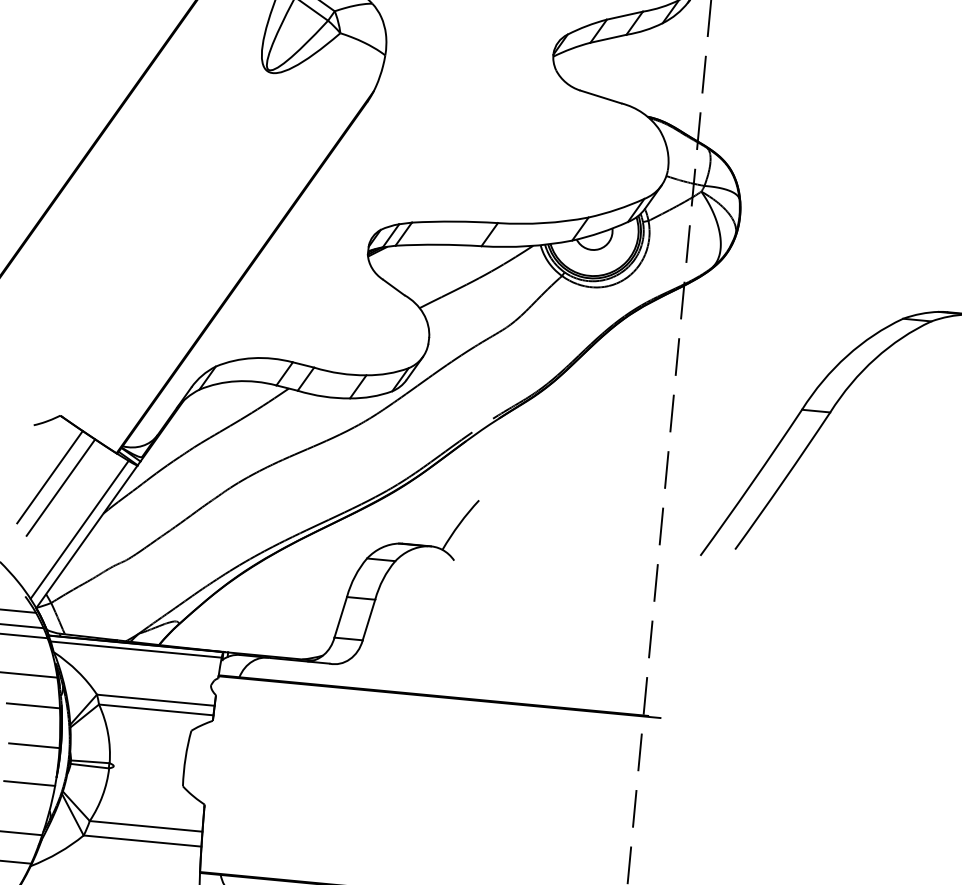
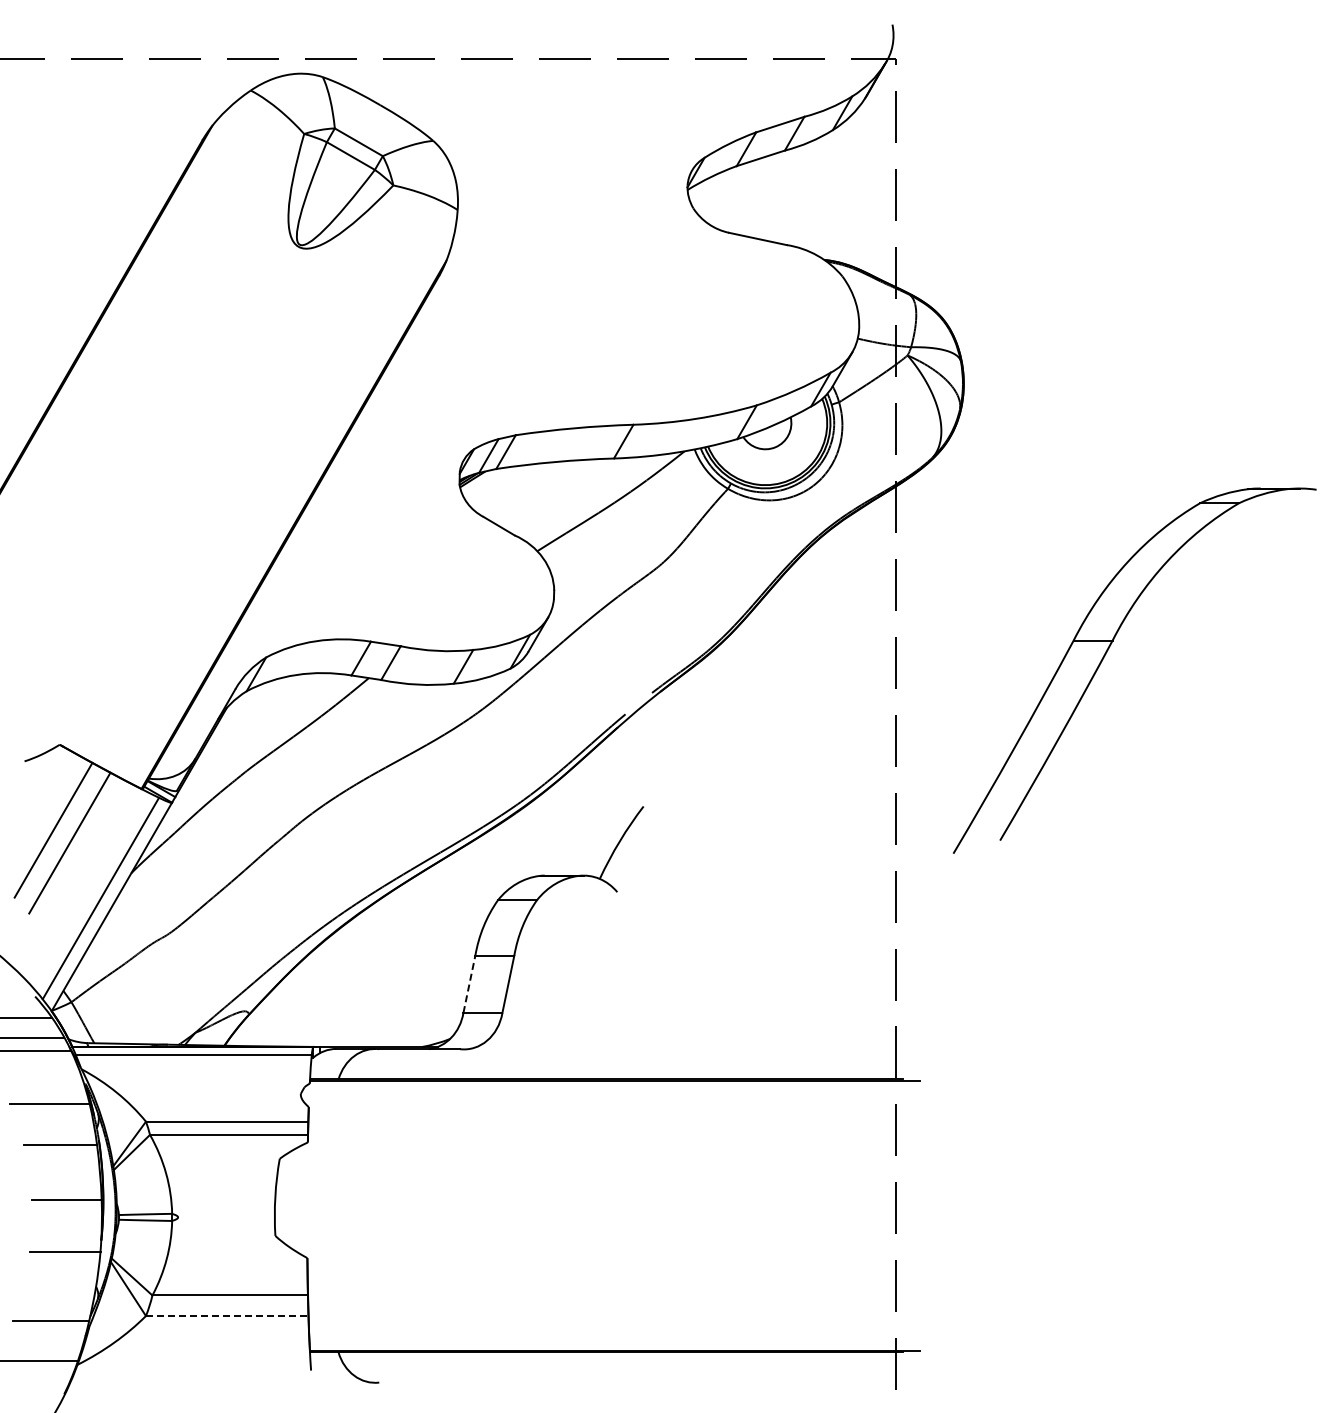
line: (340, 616) -> (469, 983), solid -> dashed
line: (142, 841) -> (227, 1316), solid -> dashed

